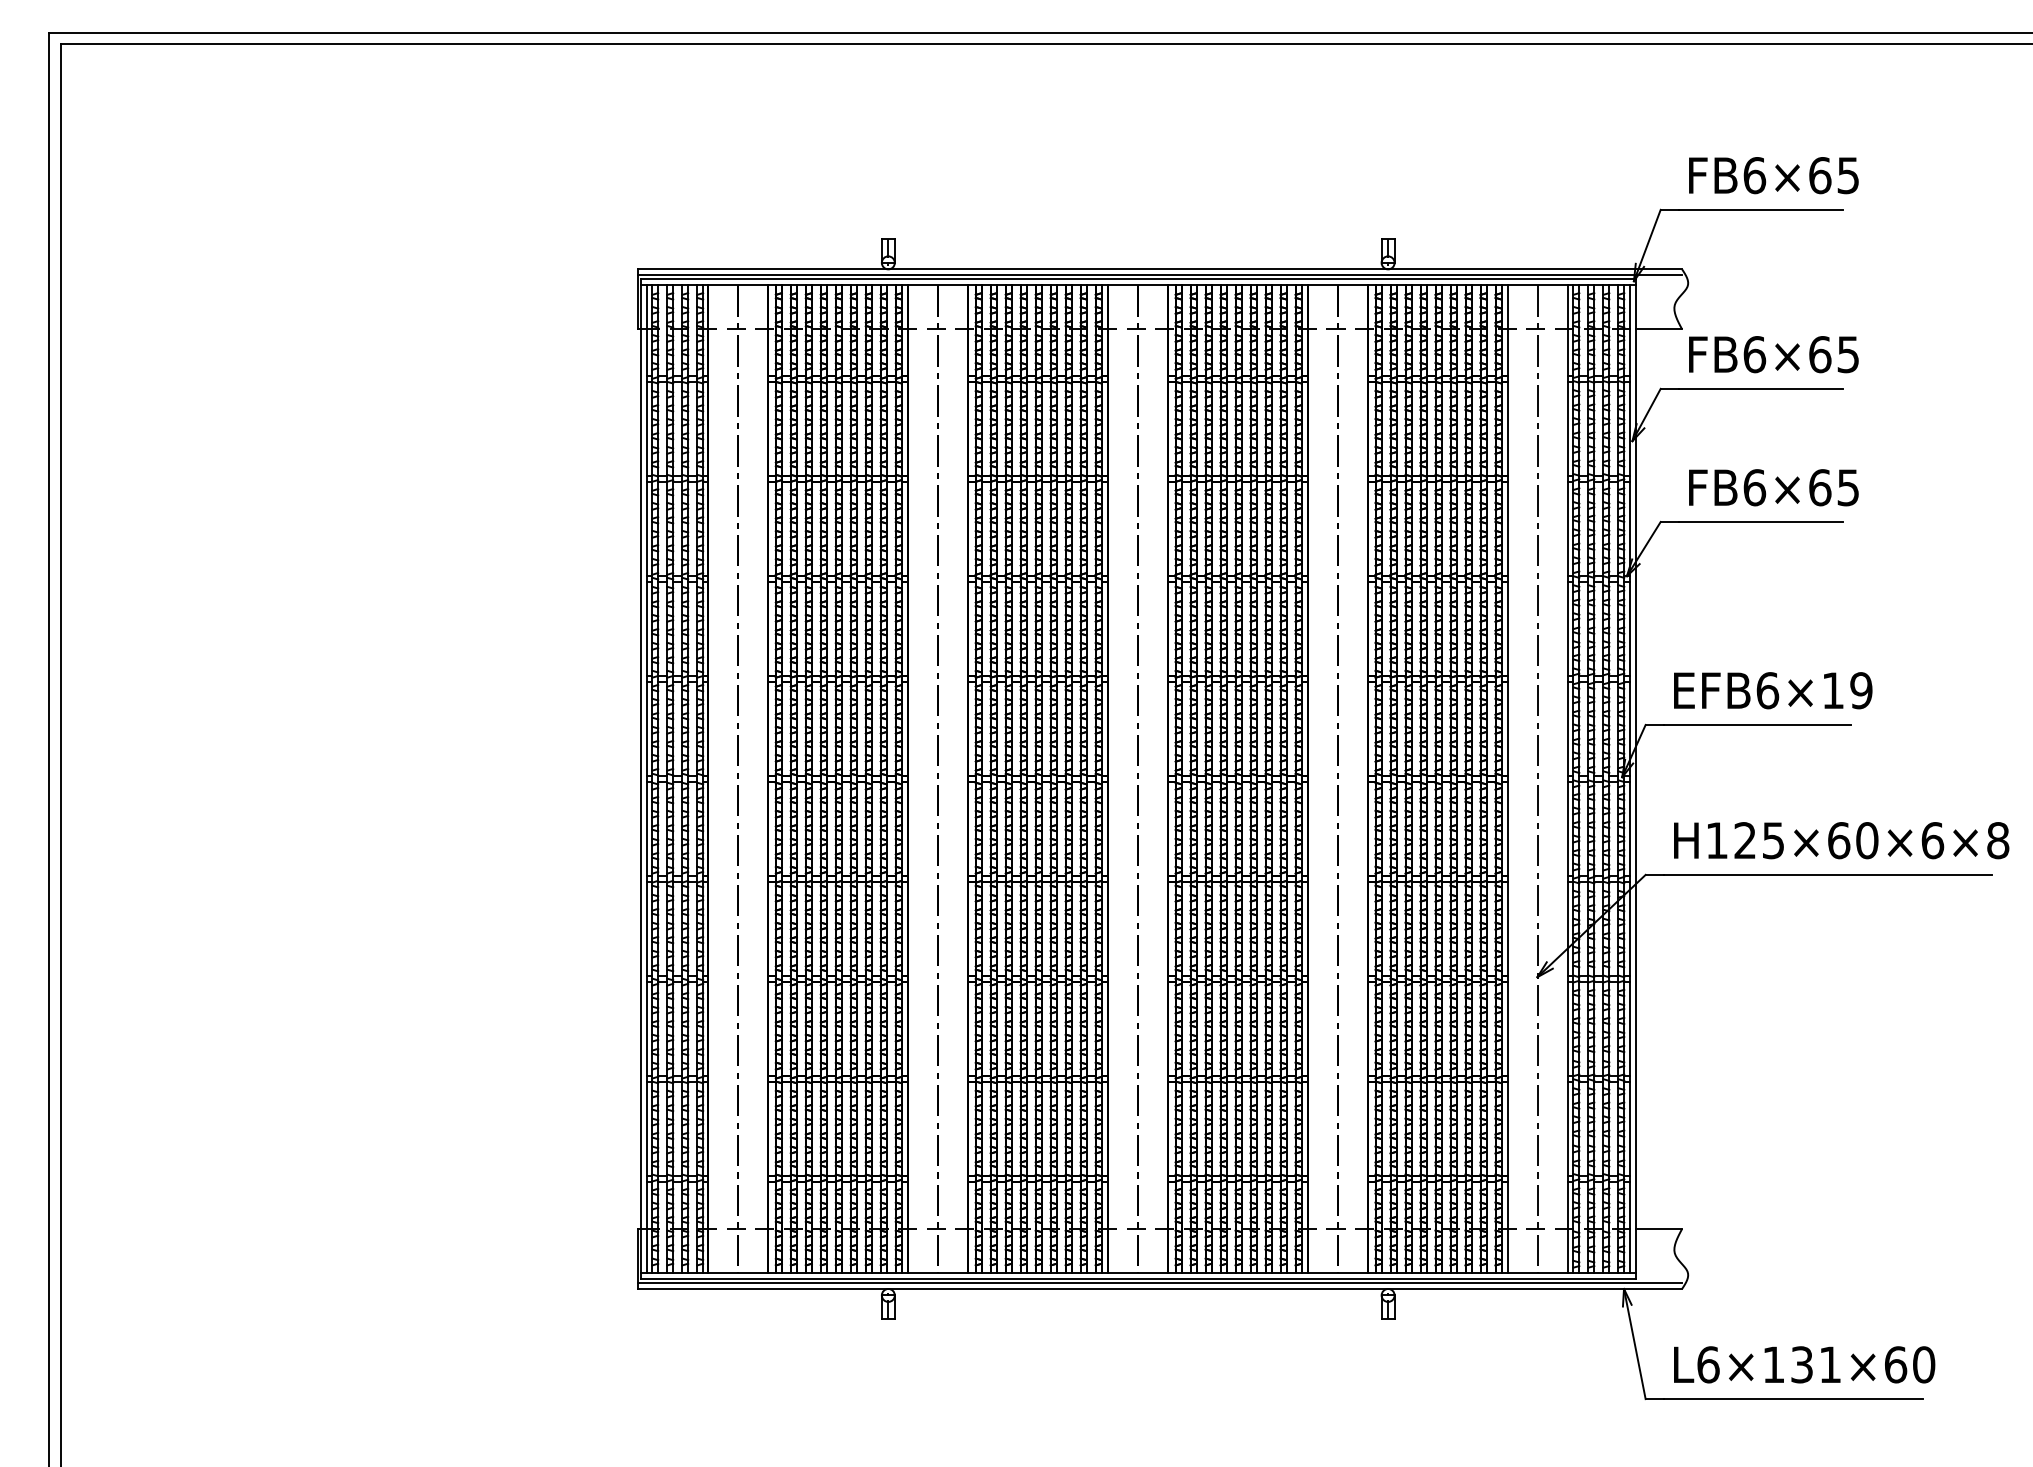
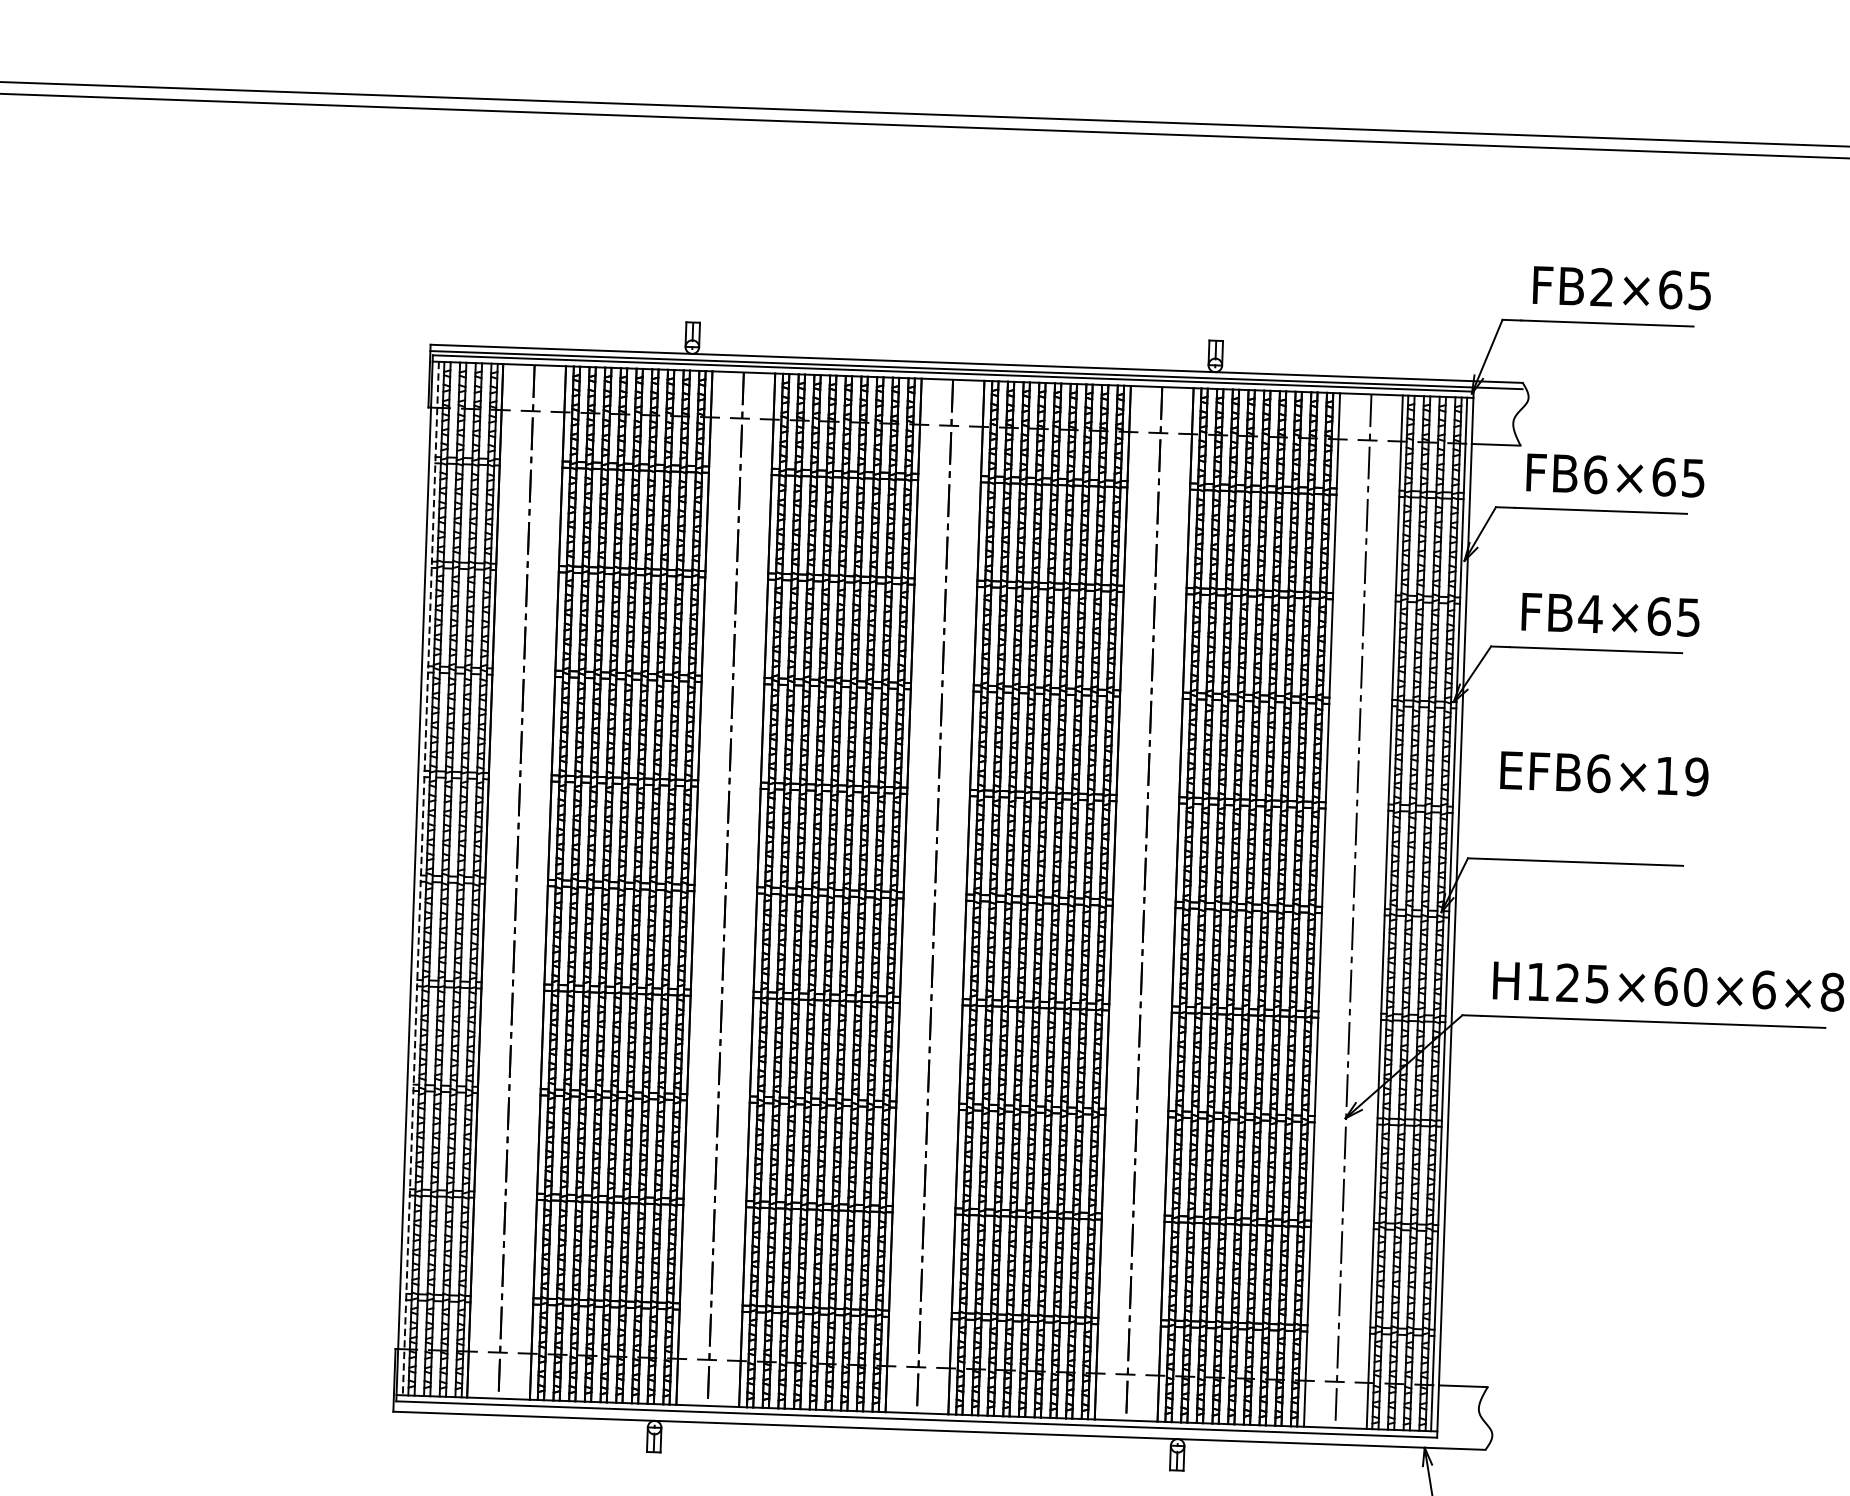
text: (1754, 175) -> (1601, 287), FB6×65 -> FB2×65
text: (1754, 487) -> (1590, 613), FB6×65 -> FB4×65
text: (1773, 690) -> (1604, 773), moved
line: (646, 779) -> (420, 878), solid -> dashed
line: (1160, 1282) -> (939, 1424), removed

